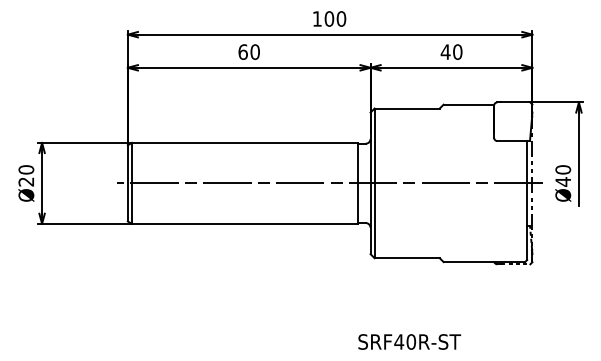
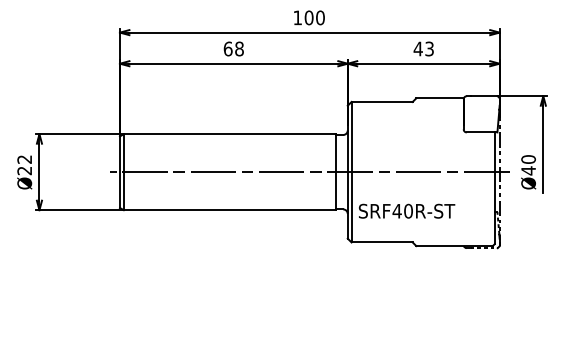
text: (254, 51) -> (238, 48), 60 -> 68
text: (457, 51) -> (429, 48), 40 -> 43
text: (26, 169) -> (24, 159), Ø20 -> Ø22
text: (409, 341) -> (406, 210), moved

